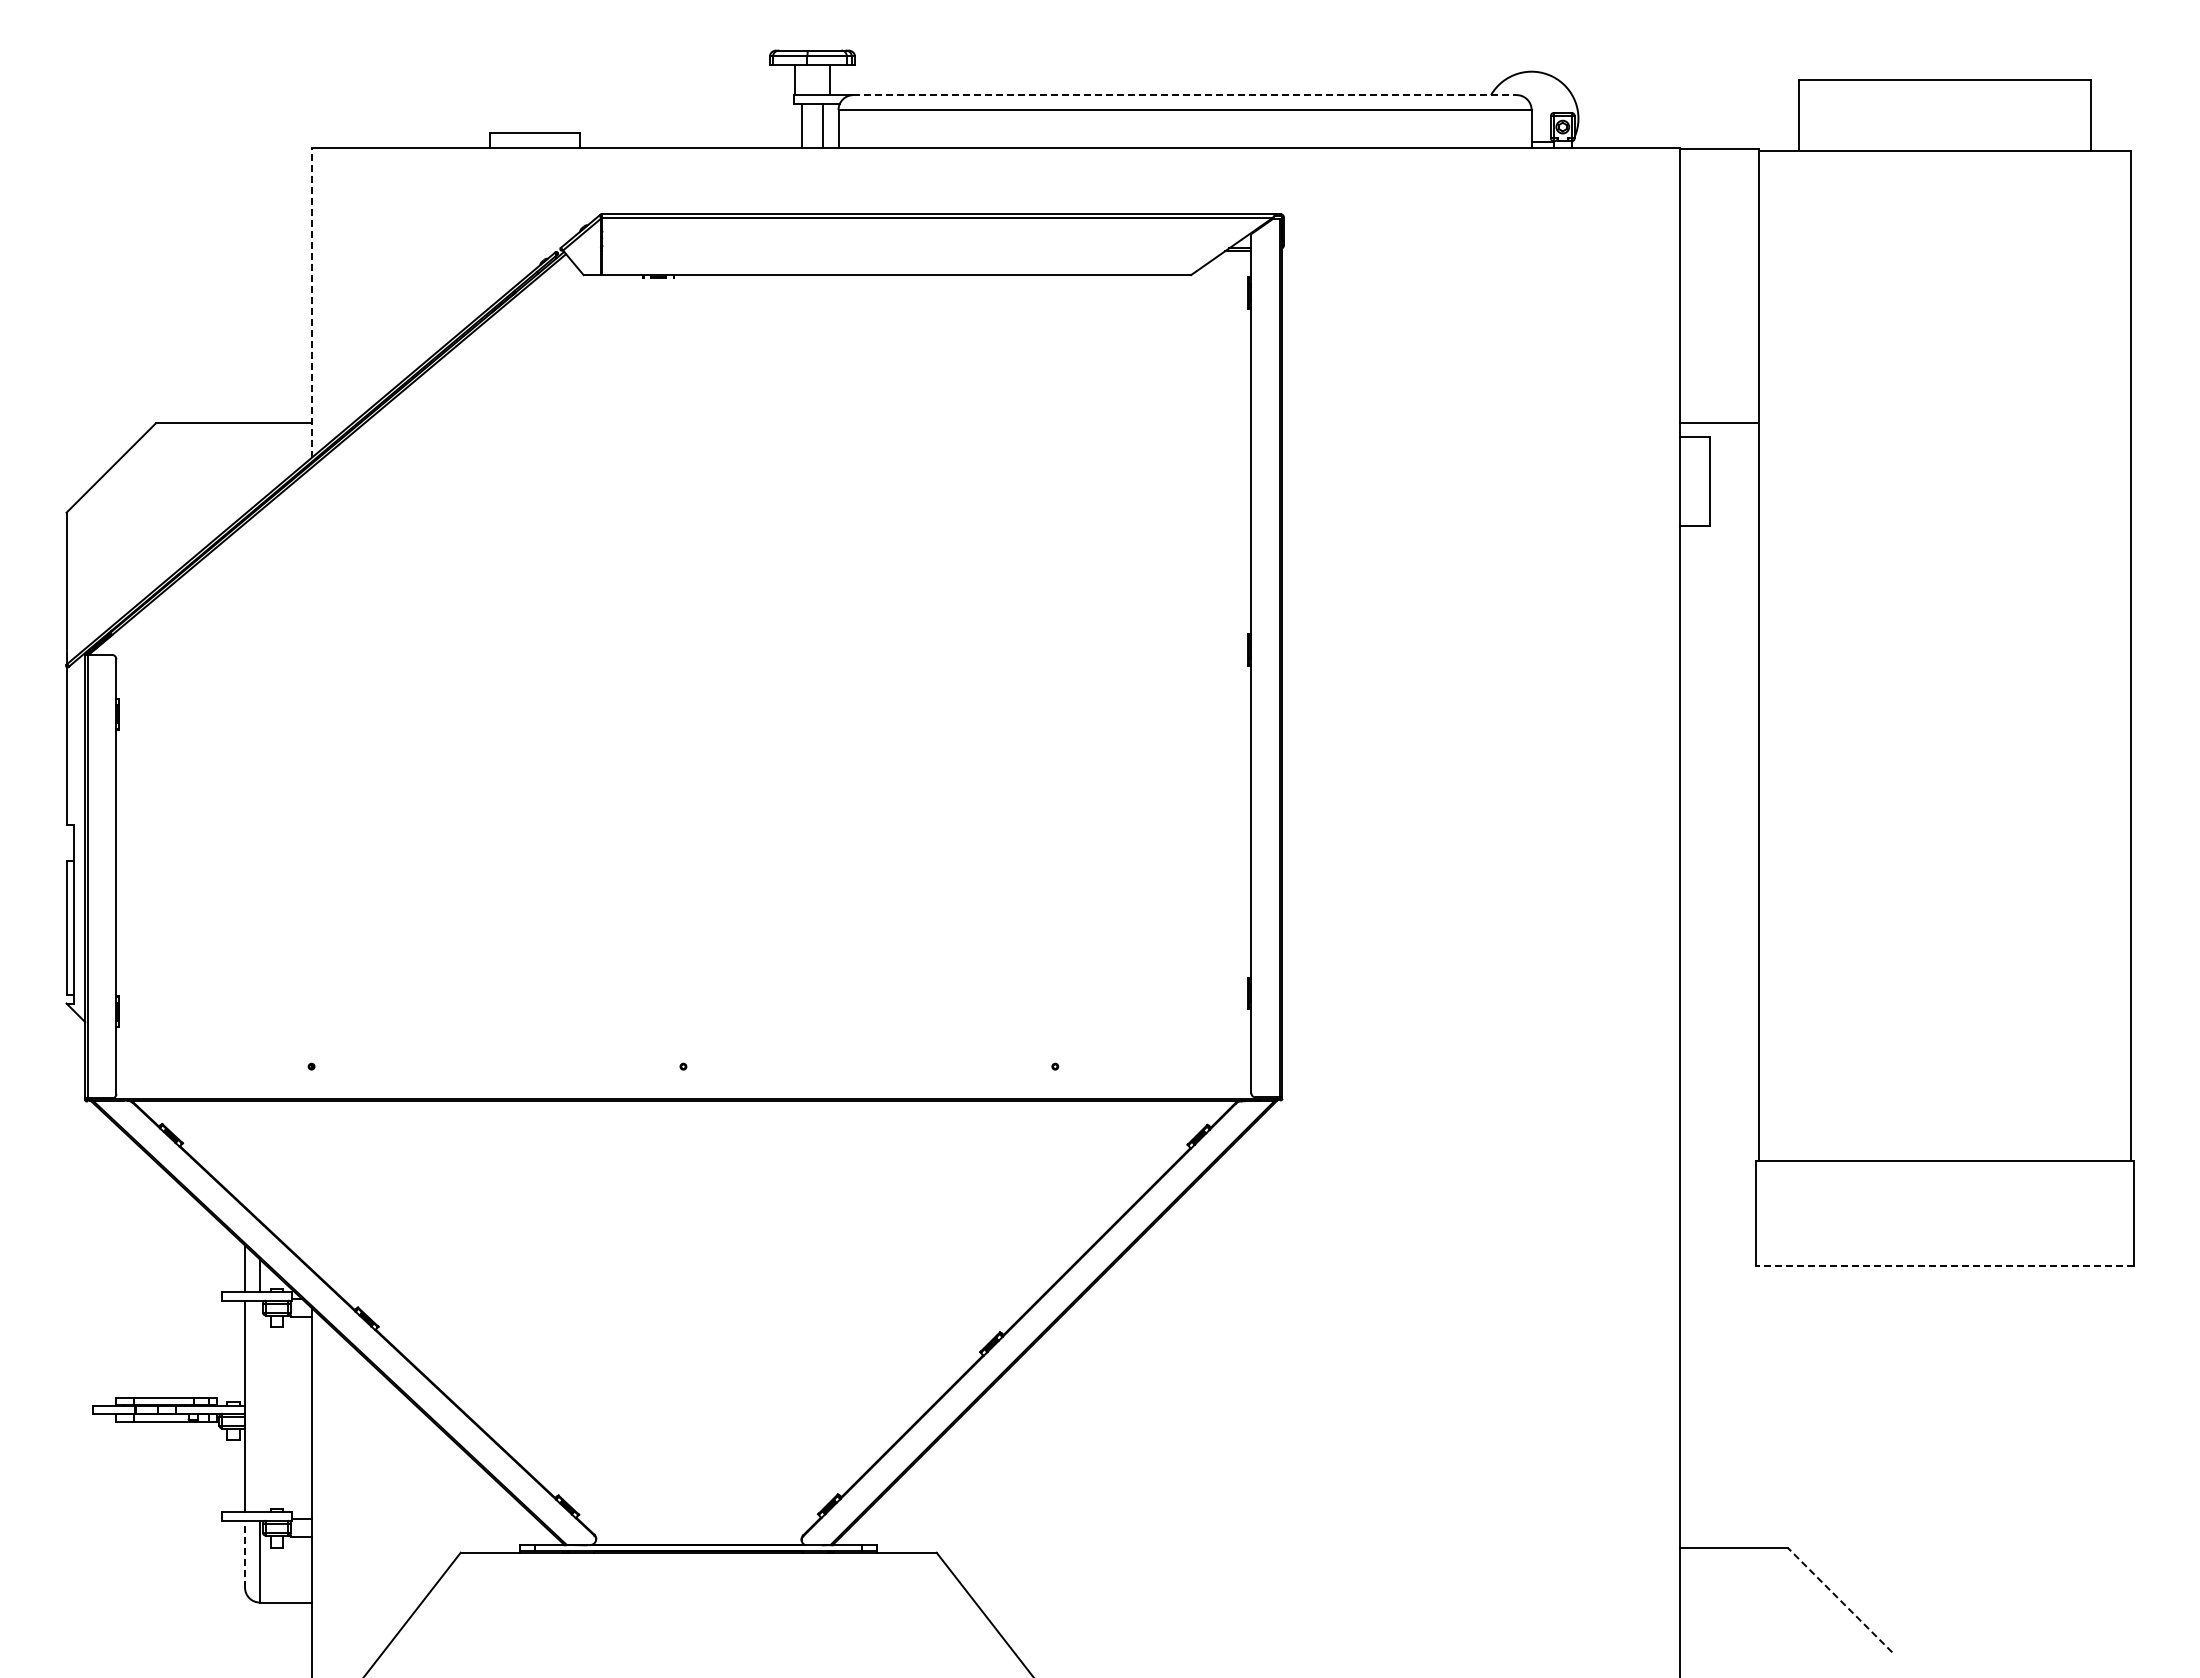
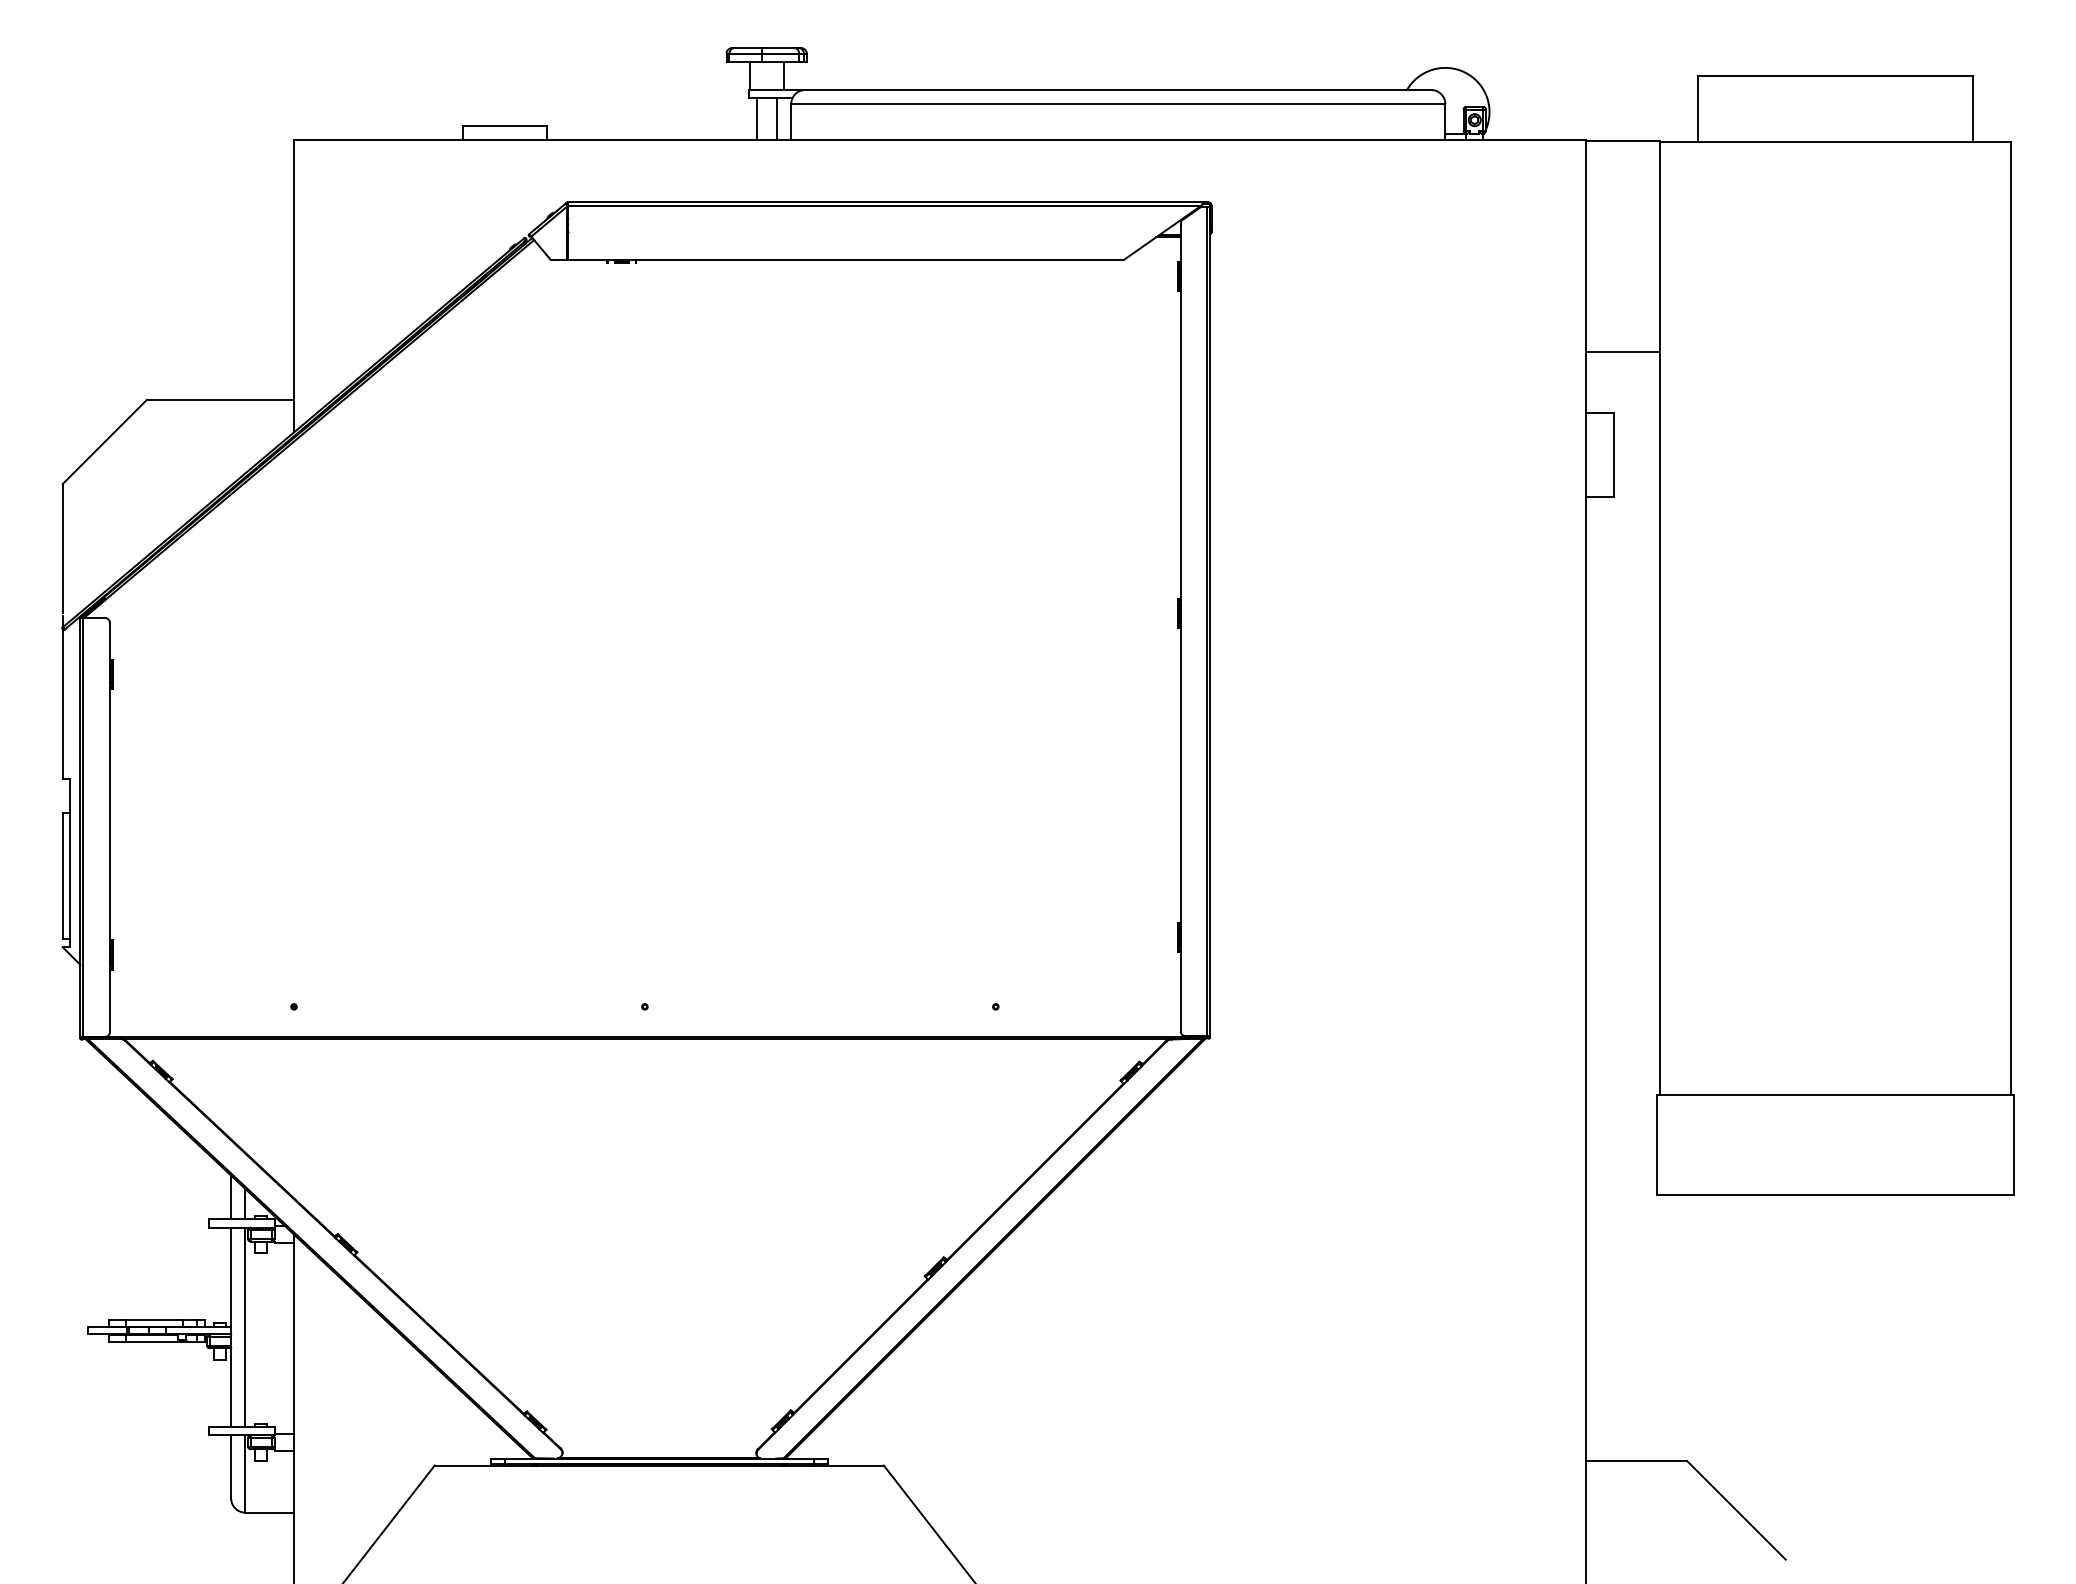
line: (1185, 95) -> (1118, 90), dashed -> solid
line: (311, 302) -> (293, 285), dashed -> solid
line: (1719, 423) -> (1622, 351), moved
line: (1945, 1266) -> (1835, 1195), dashed -> solid
line: (259, 1405) -> (244, 1326), added
line: (245, 1553) -> (231, 1466), dashed -> solid
line: (1840, 1600) -> (1736, 1510), dashed -> solid

